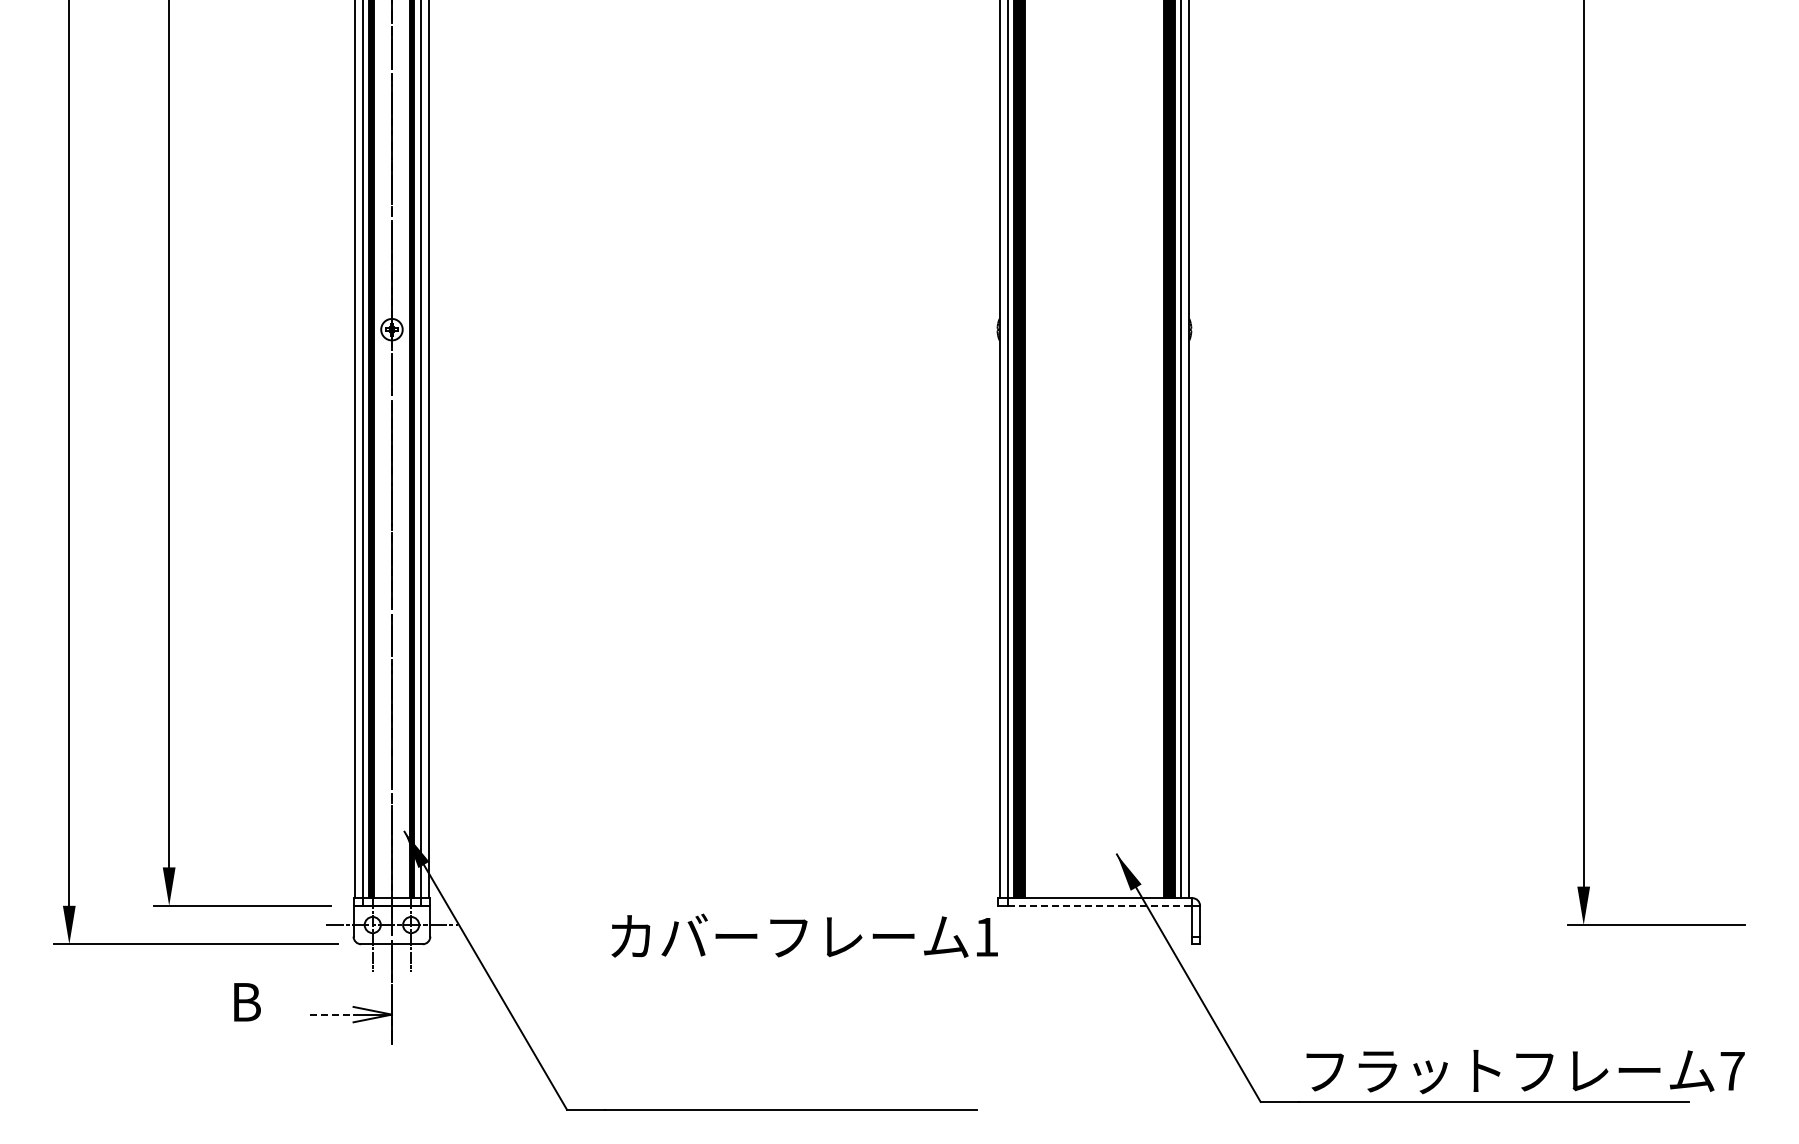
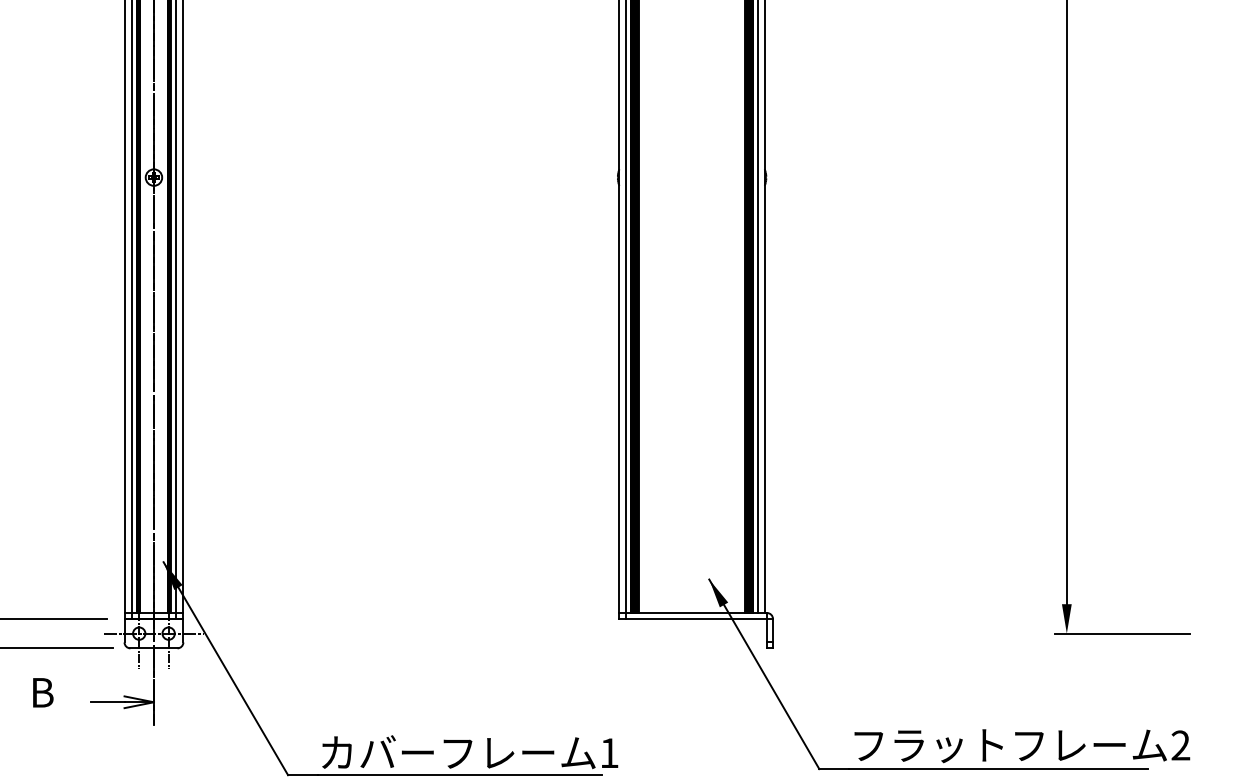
line: (1100, 905) -> (696, 618), dashed -> solid
text: (804, 935) -> (469, 751), moved
line: (331, 1014) -> (107, 702), dashed -> solid
text: (1732, 1070) -> (1180, 745), 7 -> 2

